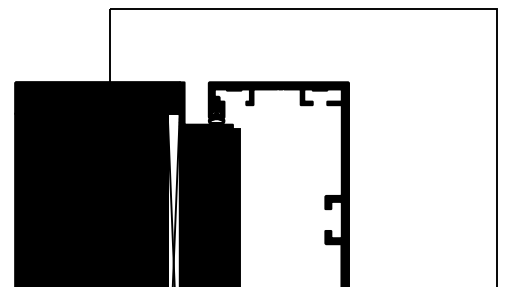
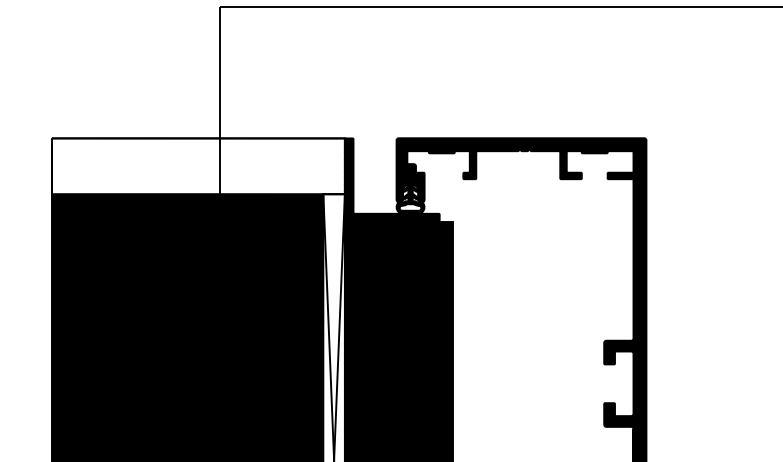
fill: (97, 97) -> (198, 165), removed

